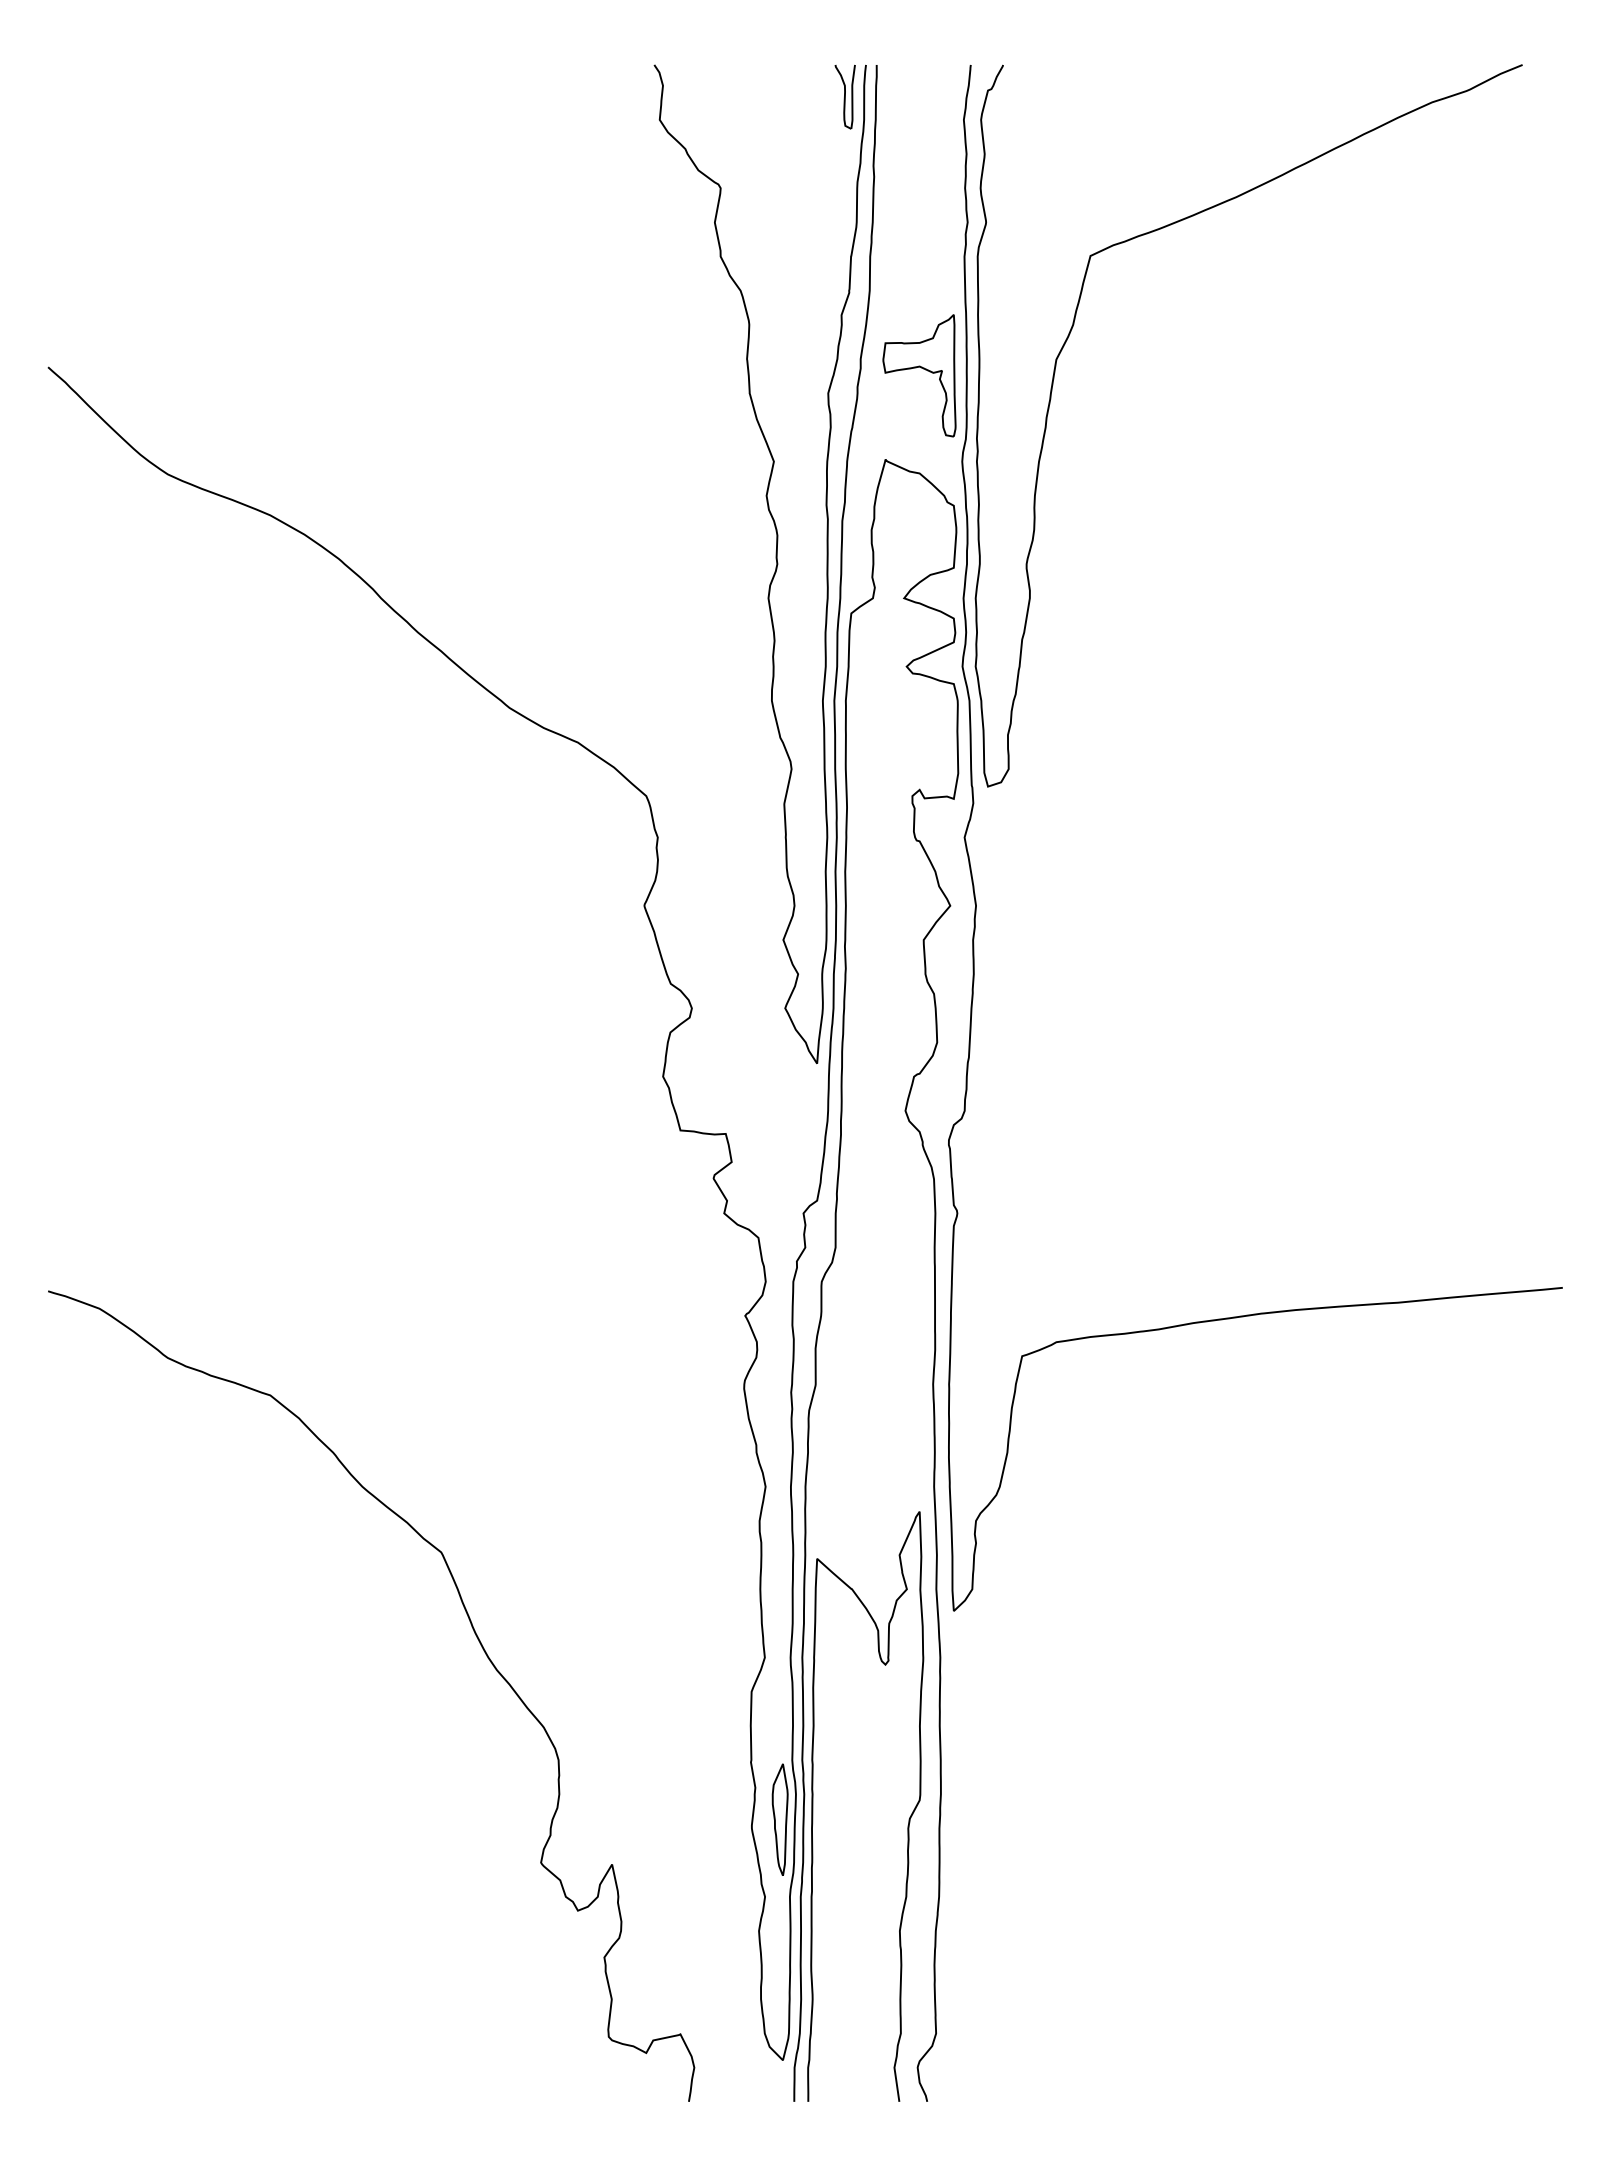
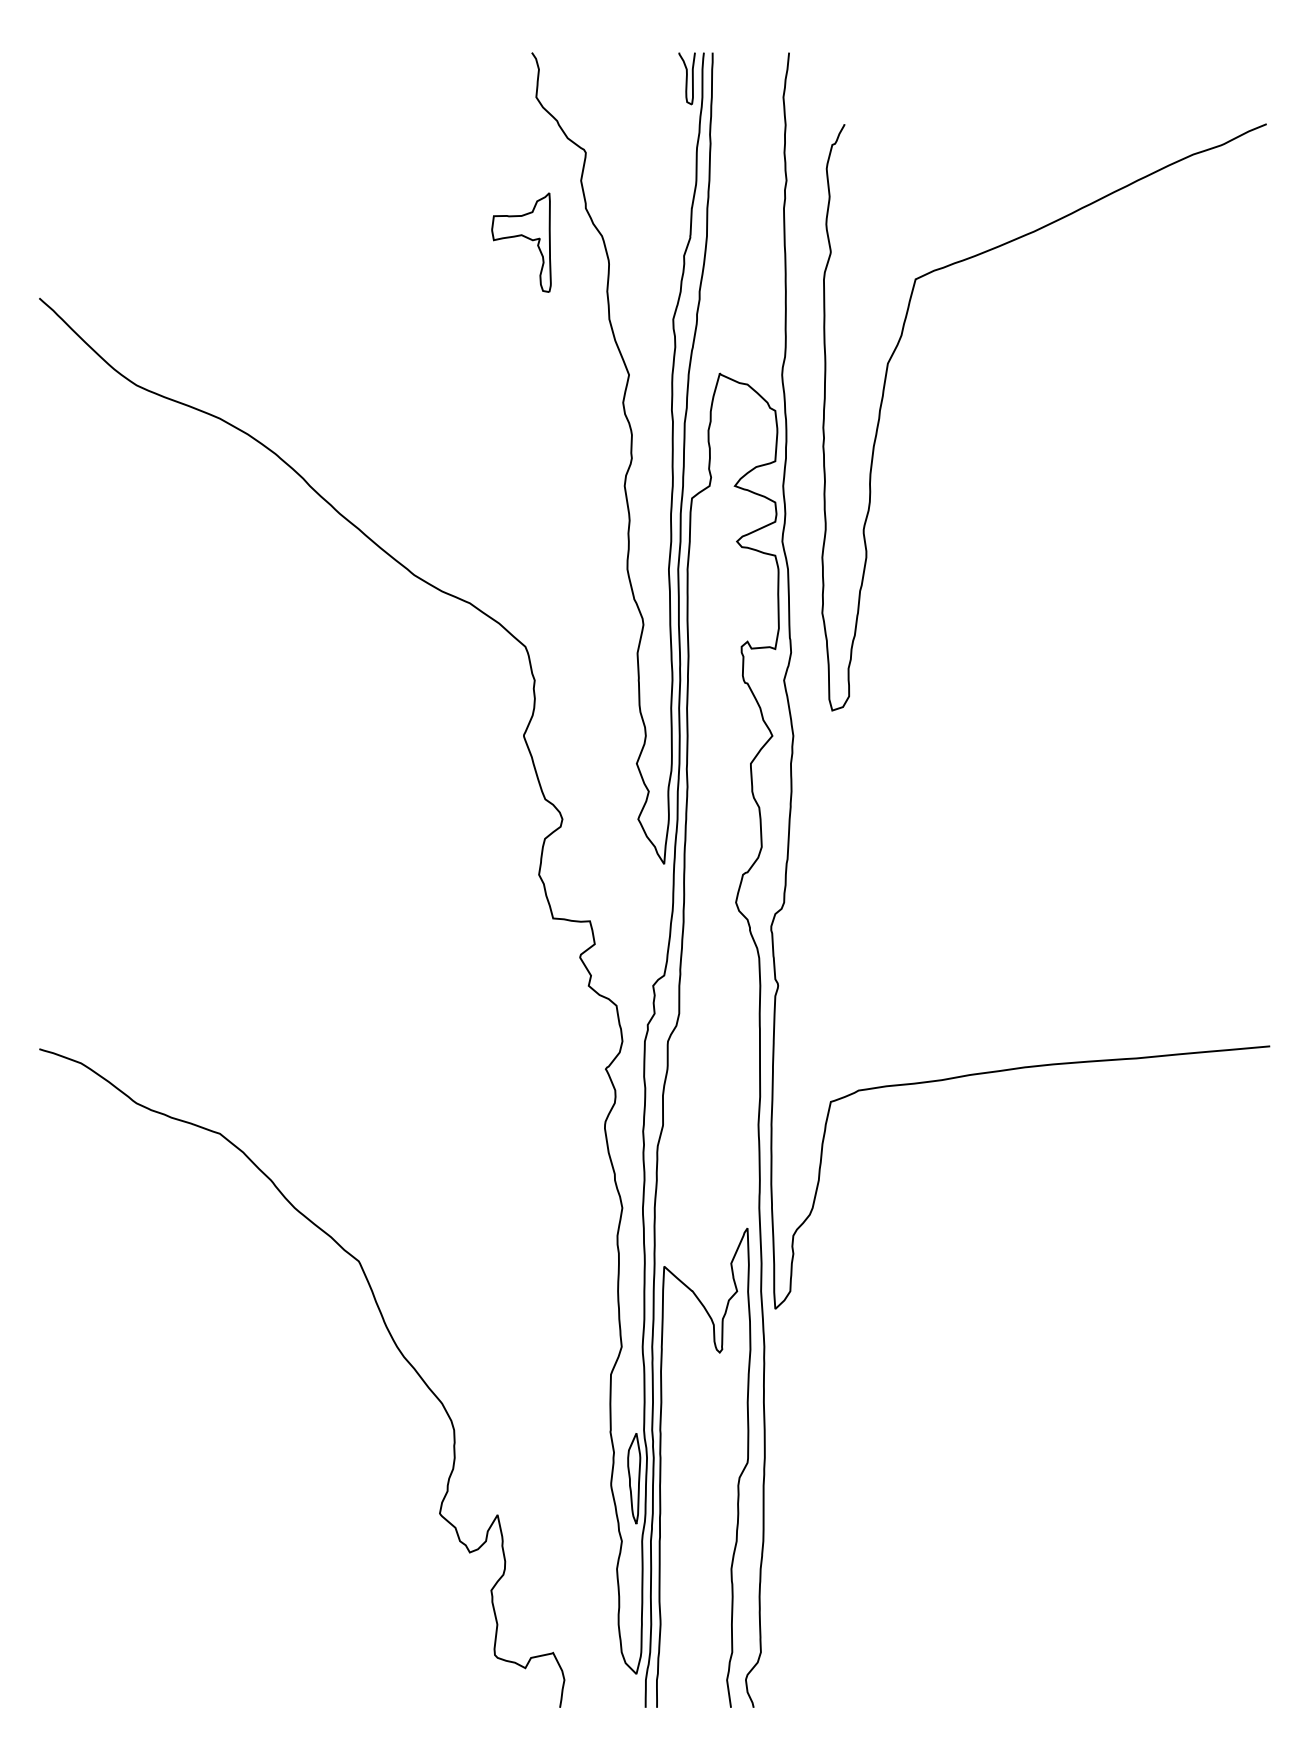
part: (923, 369) -> (524, 237), moved
curve: (1051, 399) -> (883, 396), moved

